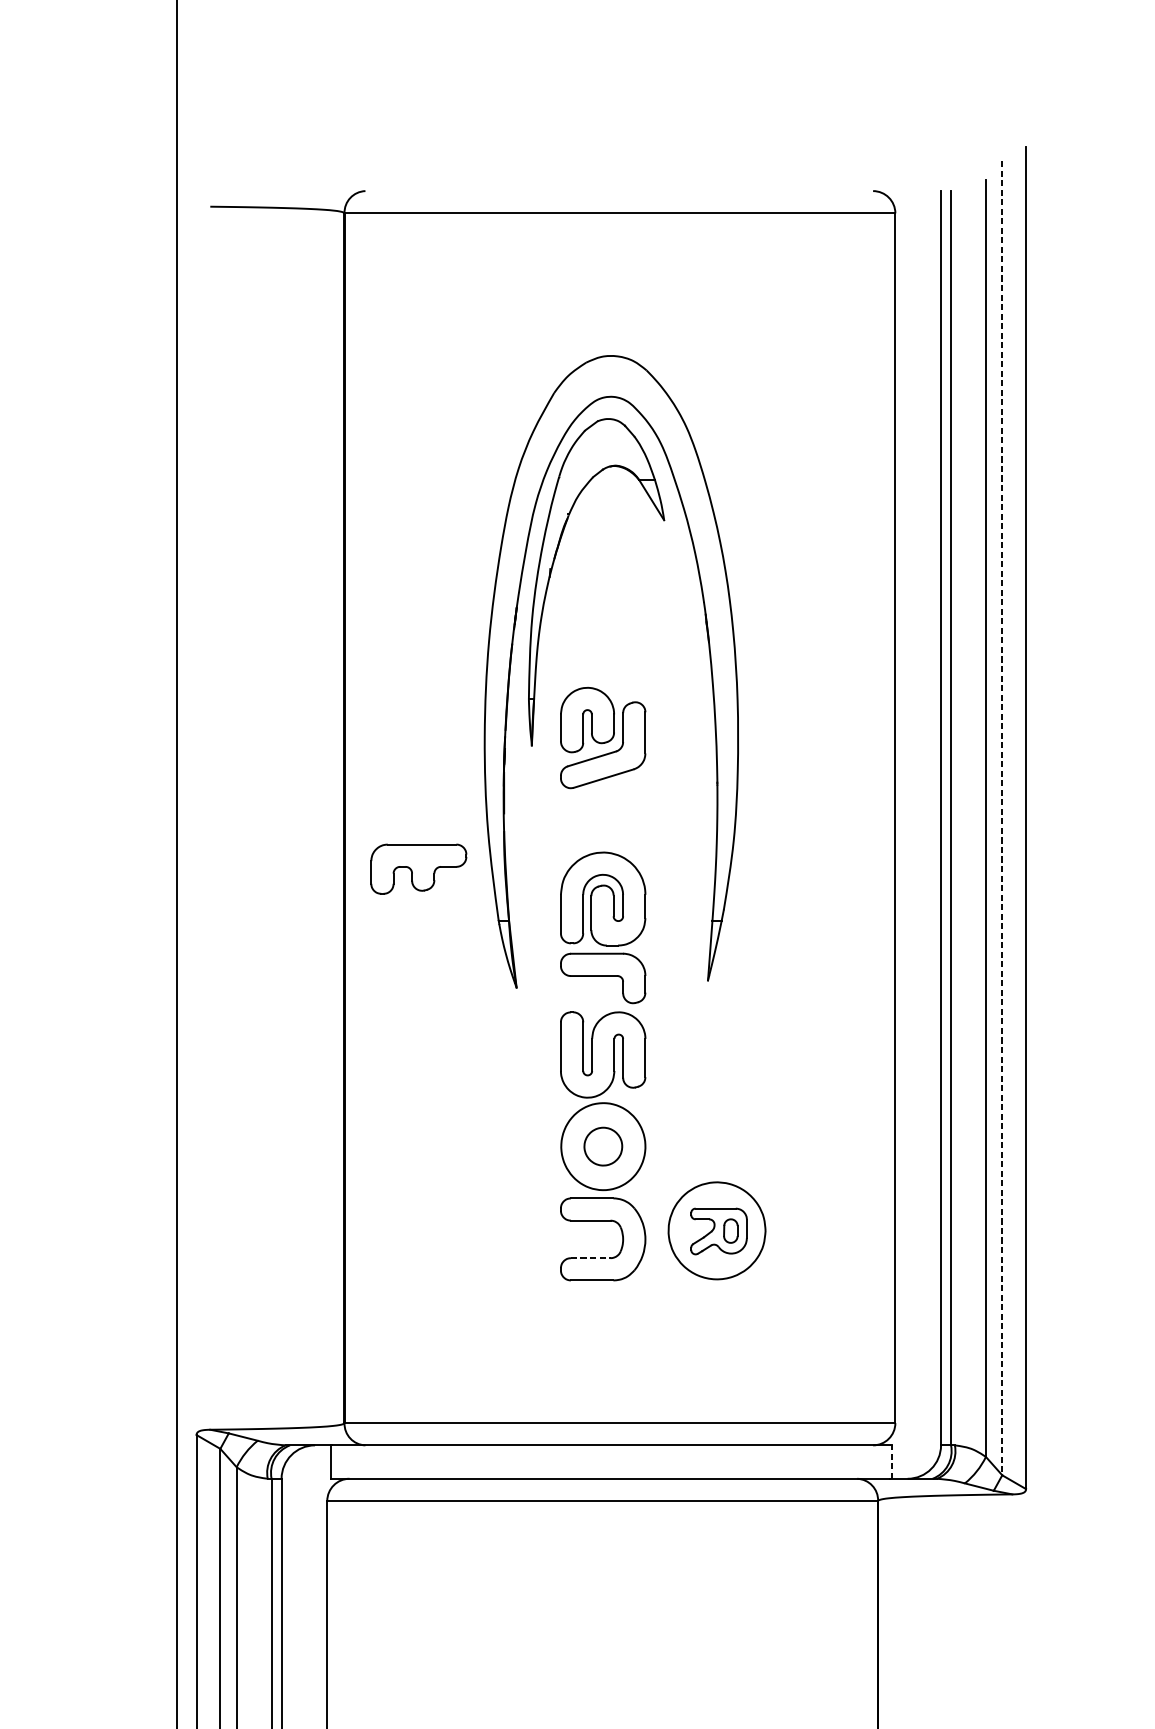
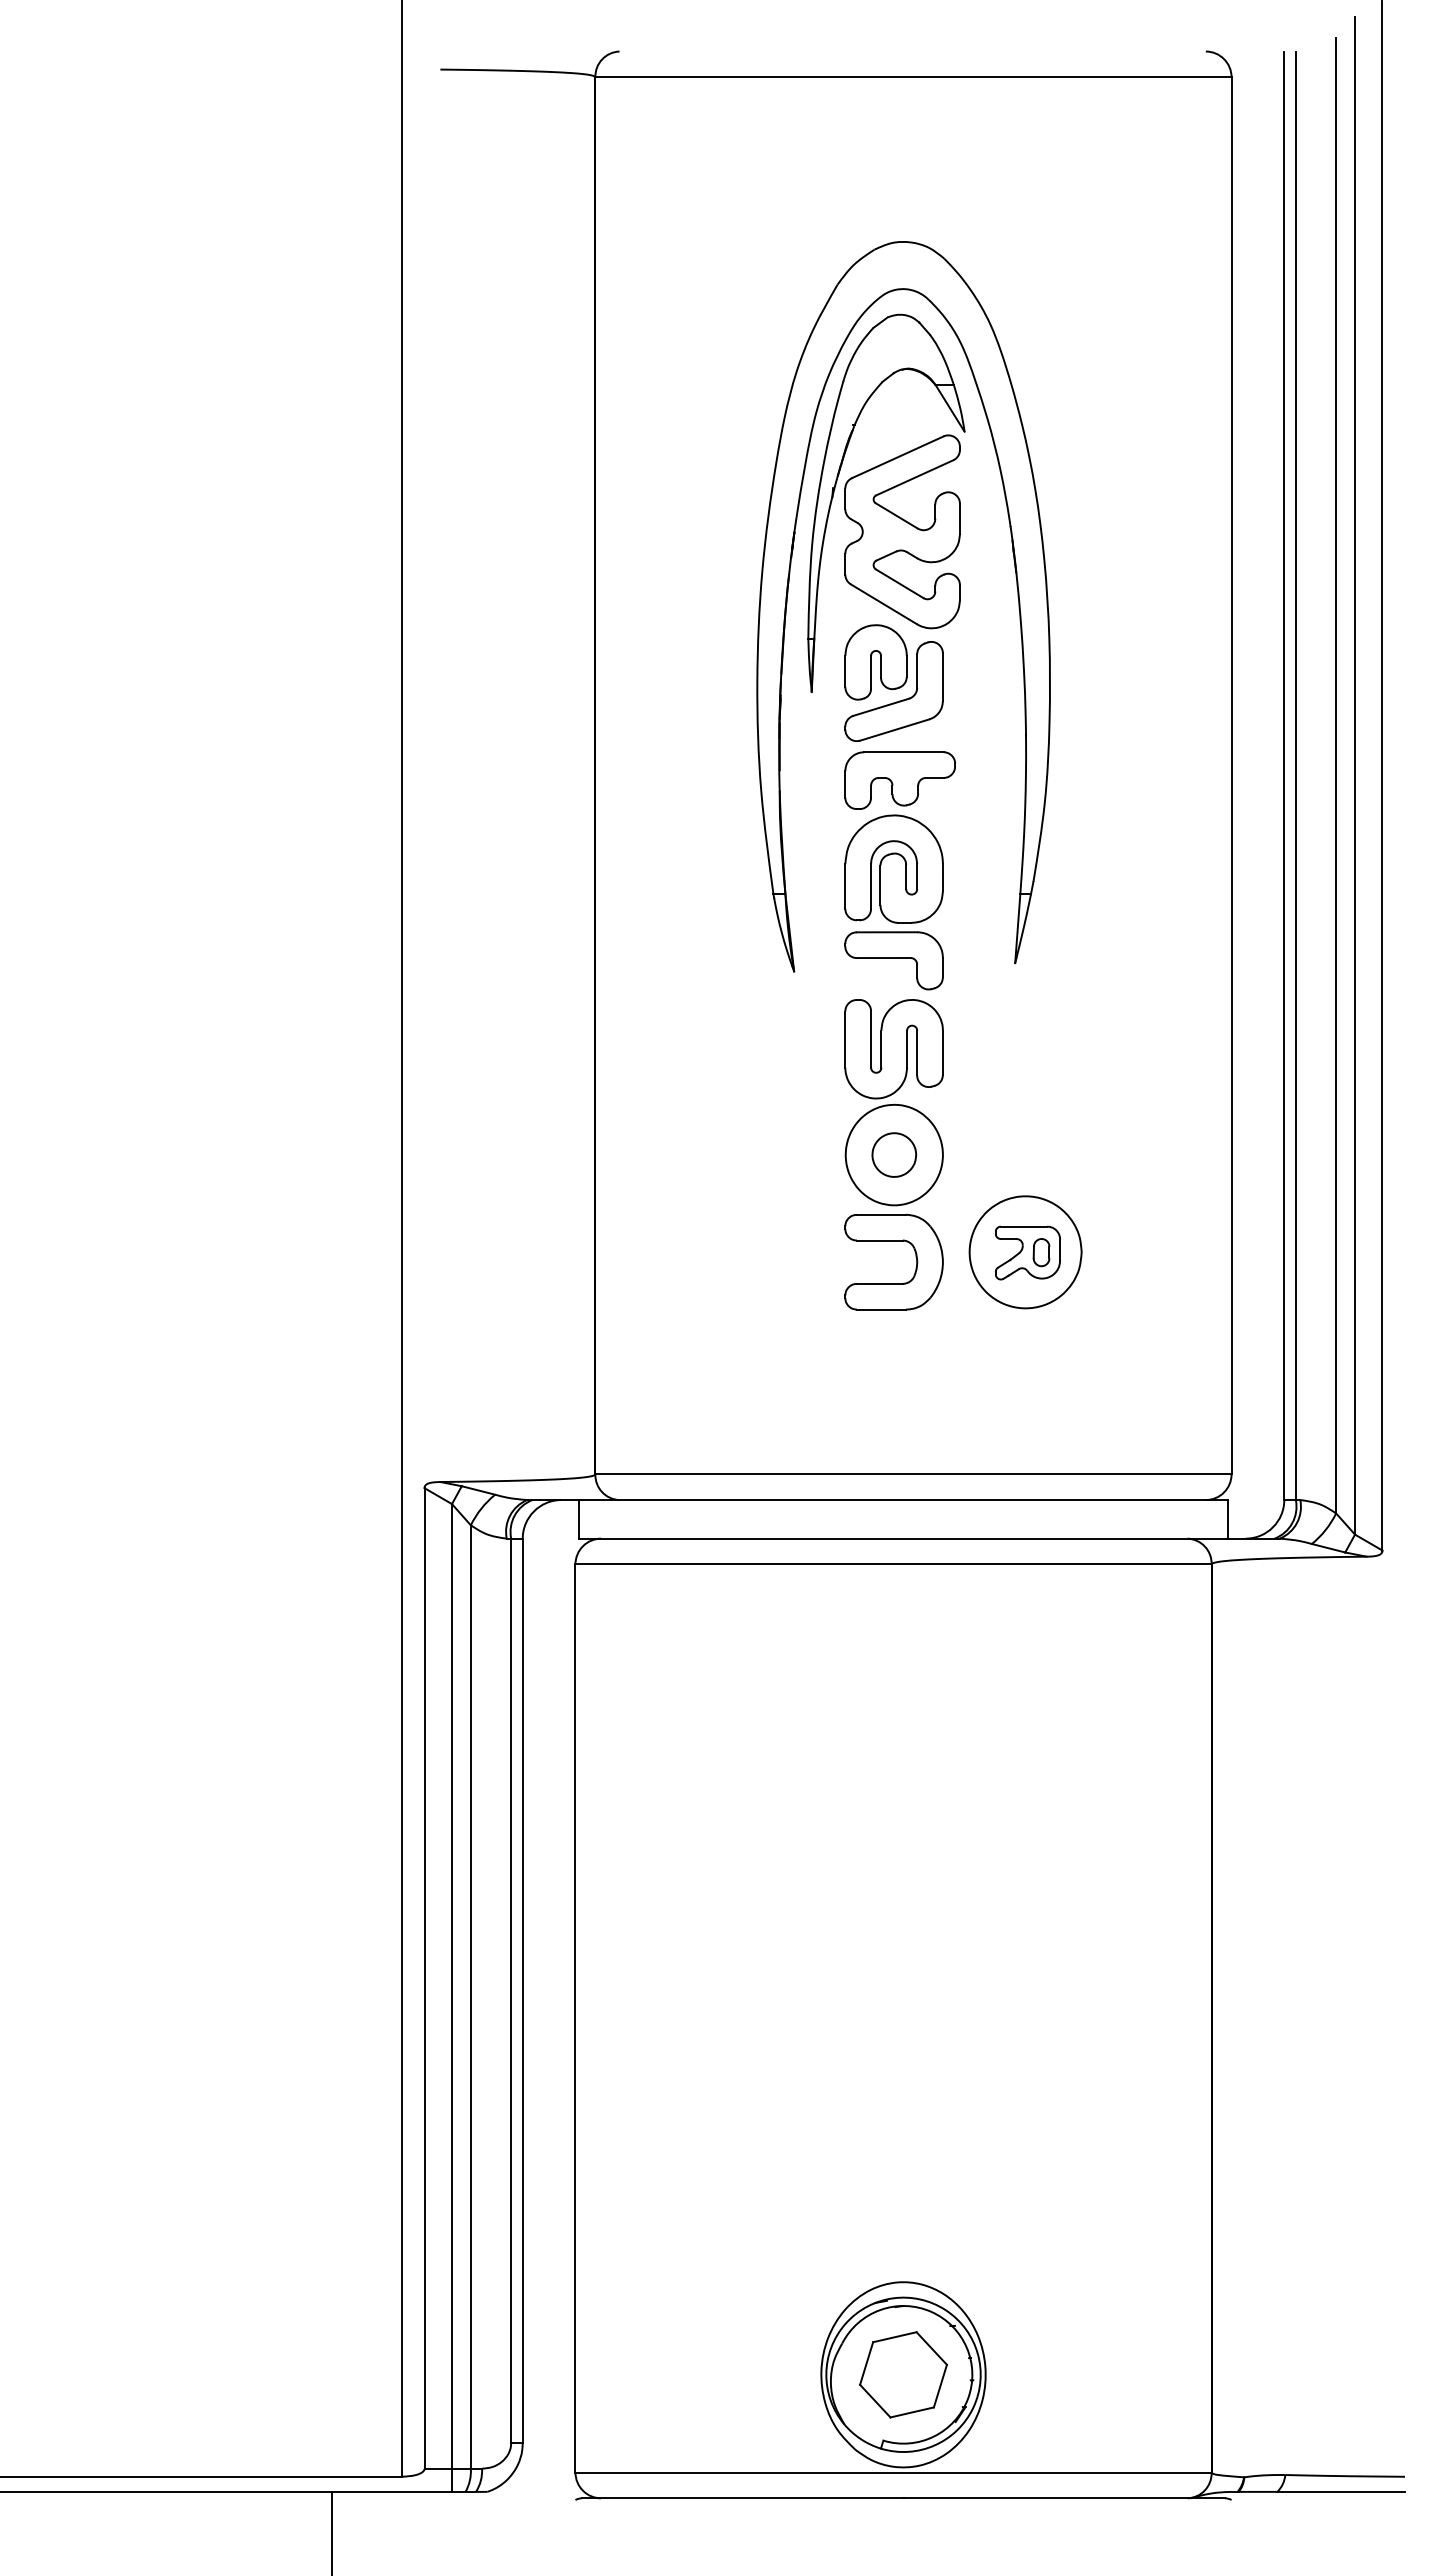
part: (610, 606) -> (902, 531), added
line: (1002, 817) -> (1355, 775), dashed -> solid
part: (418, 869) -> (899, 780), moved
line: (590, 1257) -> (879, 1283), dashed -> solid
line: (891, 1461) -> (1227, 1518), dashed -> solid

